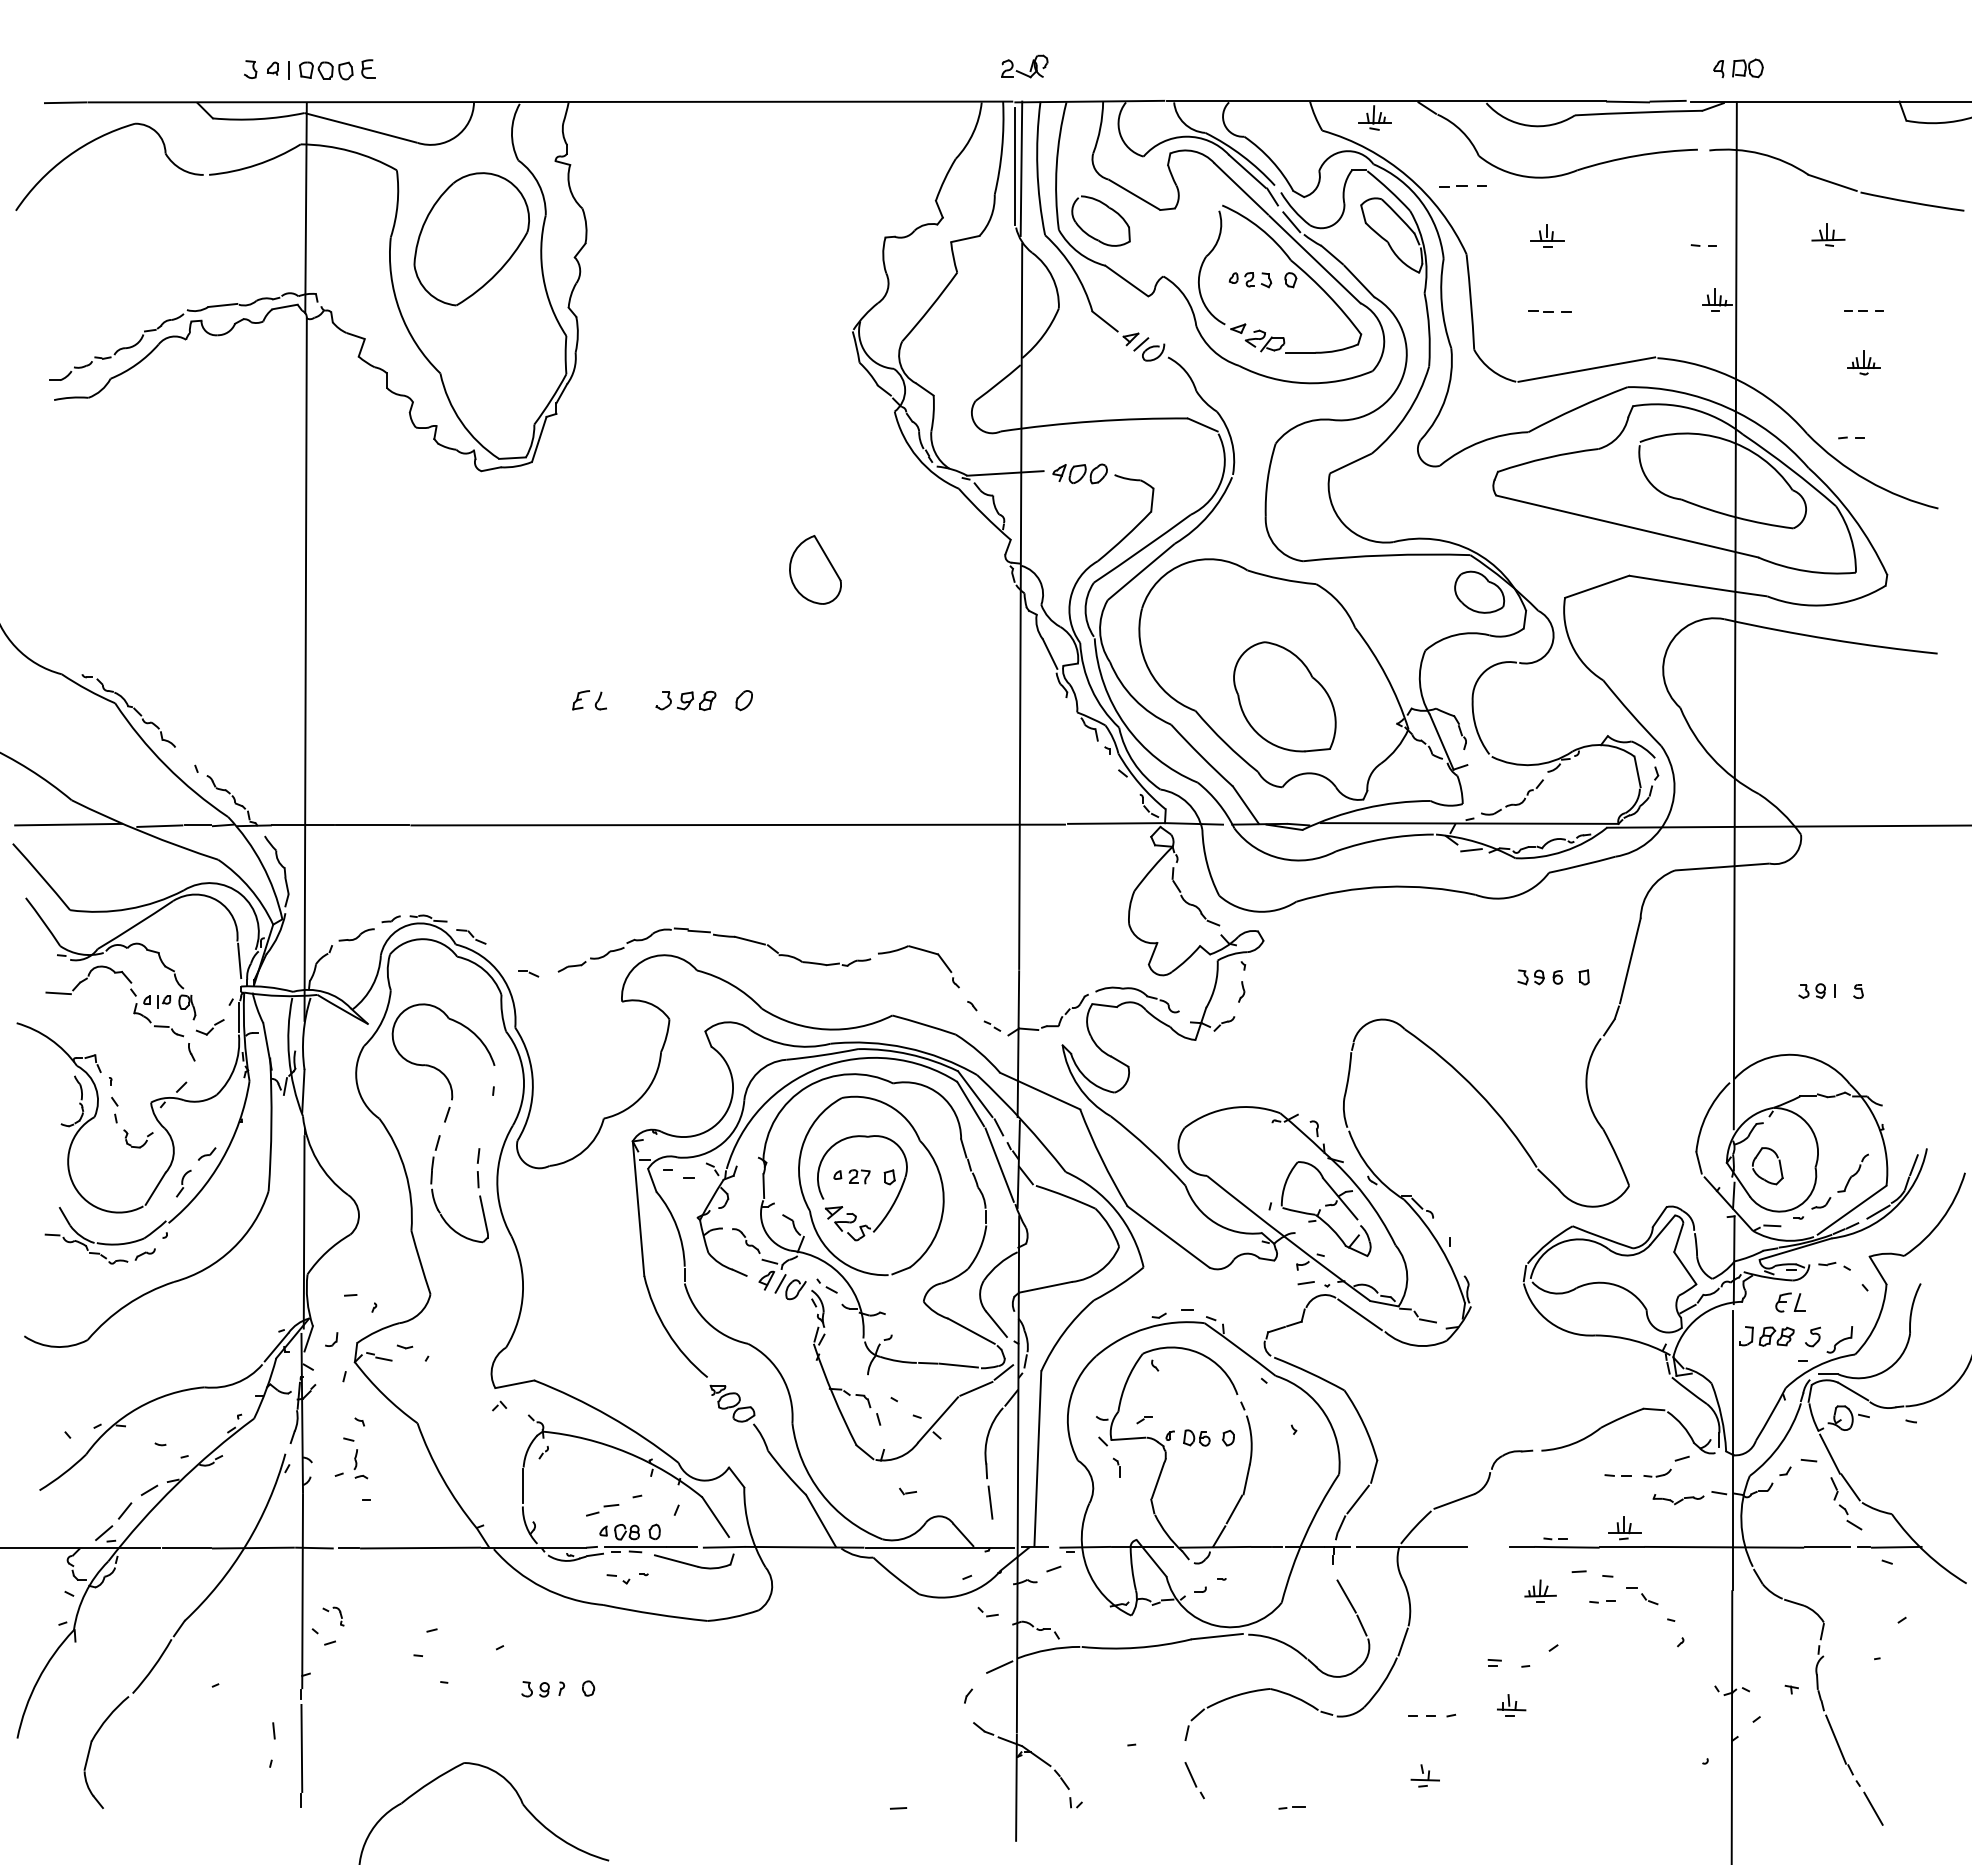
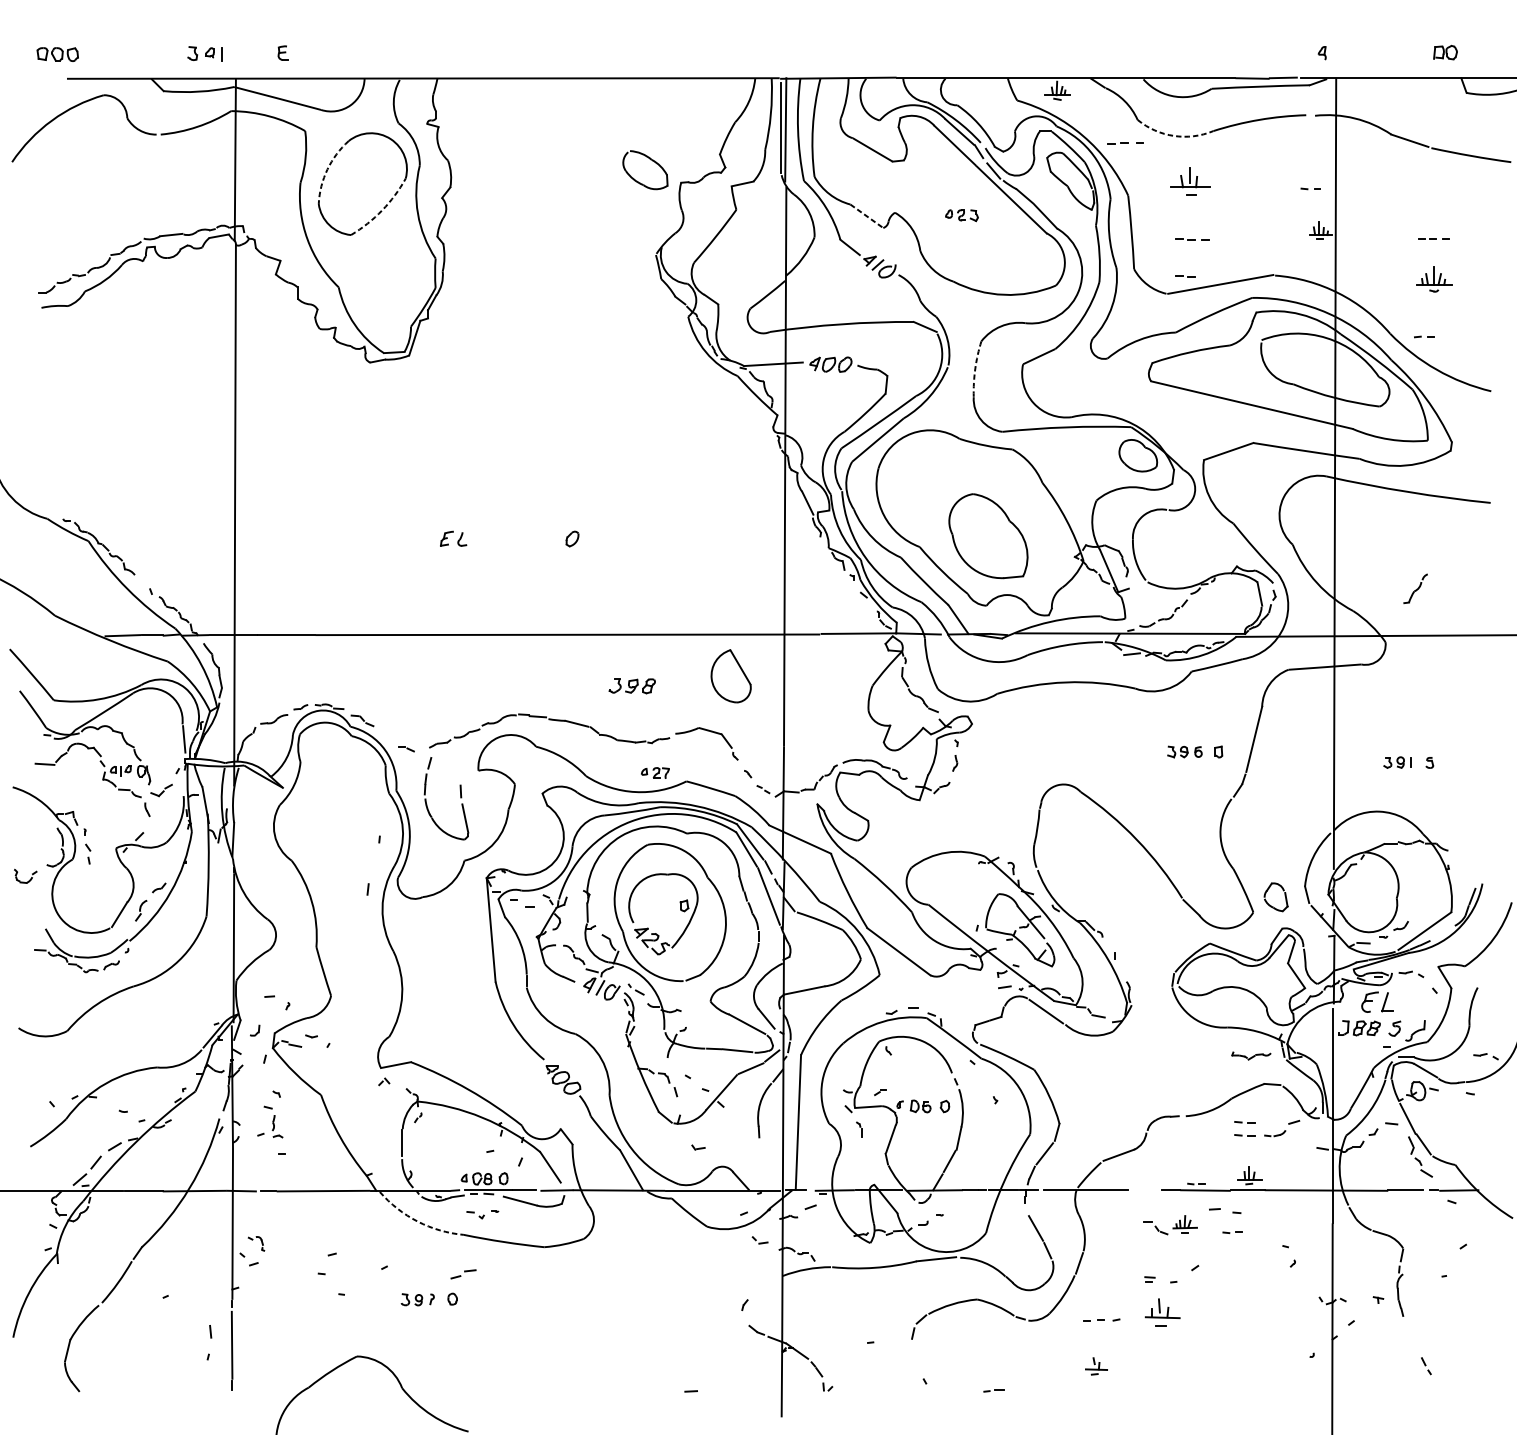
part: (1030, 67) -> (792, 51), removed
part: (1747, 68) -> (1445, 52), moved
part: (326, 70) -> (57, 54), moved
line: (65, 102) -> (50, 78), removed
arc: (1526, 176) -> (1174, 135), solid -> dashed
part: (1108, 208) -> (651, 160), moved
arc: (425, 220) -> (327, 169), solid -> dashed
part: (1828, 234) -> (1406, 180), removed
part: (1547, 235) -> (1190, 181), size x1.6
arc: (496, 273) -> (381, 210), solid -> dashed
part: (1280, 278) -> (985, 214), removed
line: (1127, 281) -> (867, 216), solid -> dashed
line: (1538, 359) -> (1183, 276), added
part: (1863, 362) -> (1433, 278), size x1.4
arc: (1267, 479) -> (975, 368), solid -> dashed
part: (815, 569) -> (731, 675), moved
part: (685, 700) -> (631, 685), moved
line: (68, 824) -> (52, 634), removed
line: (238, 1017) -> (183, 782), removed
part: (438, 1068) -> (337, 822), removed
part: (143, 1143) -> (29, 879), moved
part: (1779, 1166) -> (1285, 897), moved
part: (1852, 1172) -> (1415, 588), moved
part: (851, 1176) -> (655, 772), moved
part: (477, 1187) -> (460, 797), moved
line: (1878, 1211) -> (1445, 932), removed
part: (1790, 1302) -> (1377, 1002), size x1.4
part: (1931, 1373) -> (1485, 1056), added
part: (1617, 1458) -> (1244, 1122), added
part: (1678, 1499) -> (1251, 1056), moved
line: (990, 1502) -> (761, 1156), removed
part: (602, 1510) -> (463, 1274), moved
arc: (543, 1587) -> (418, 1221), solid -> dashed
part: (1642, 1596) -> (1155, 1228), moved
line: (999, 1666) -> (768, 1282), removed
part: (1511, 1705) -> (1162, 1312), size x1.6
line: (1836, 1739) -> (1412, 1338), removed
line: (1190, 1774) -> (915, 1365), removed
line: (1873, 1808) -> (1441, 1391), removed

